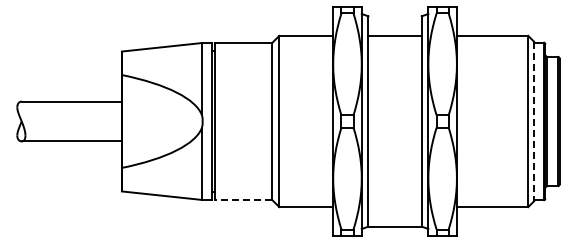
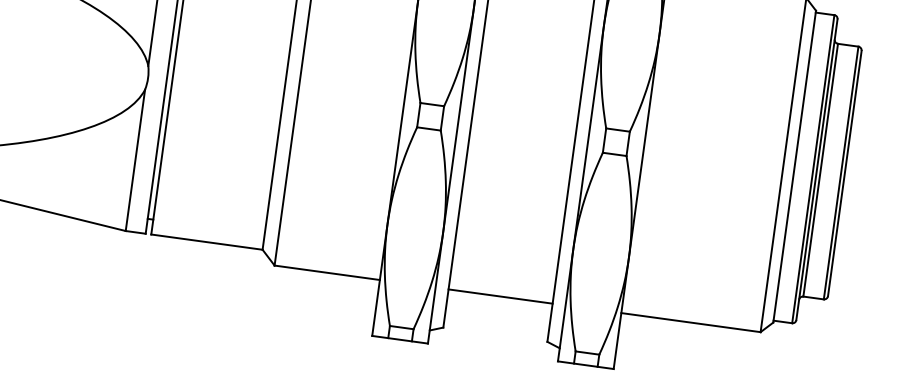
line: (534, 121) -> (795, 166), dashed -> solid
line: (243, 199) -> (206, 241), dashed -> solid
line: (394, 227) -> (499, 297), moved

